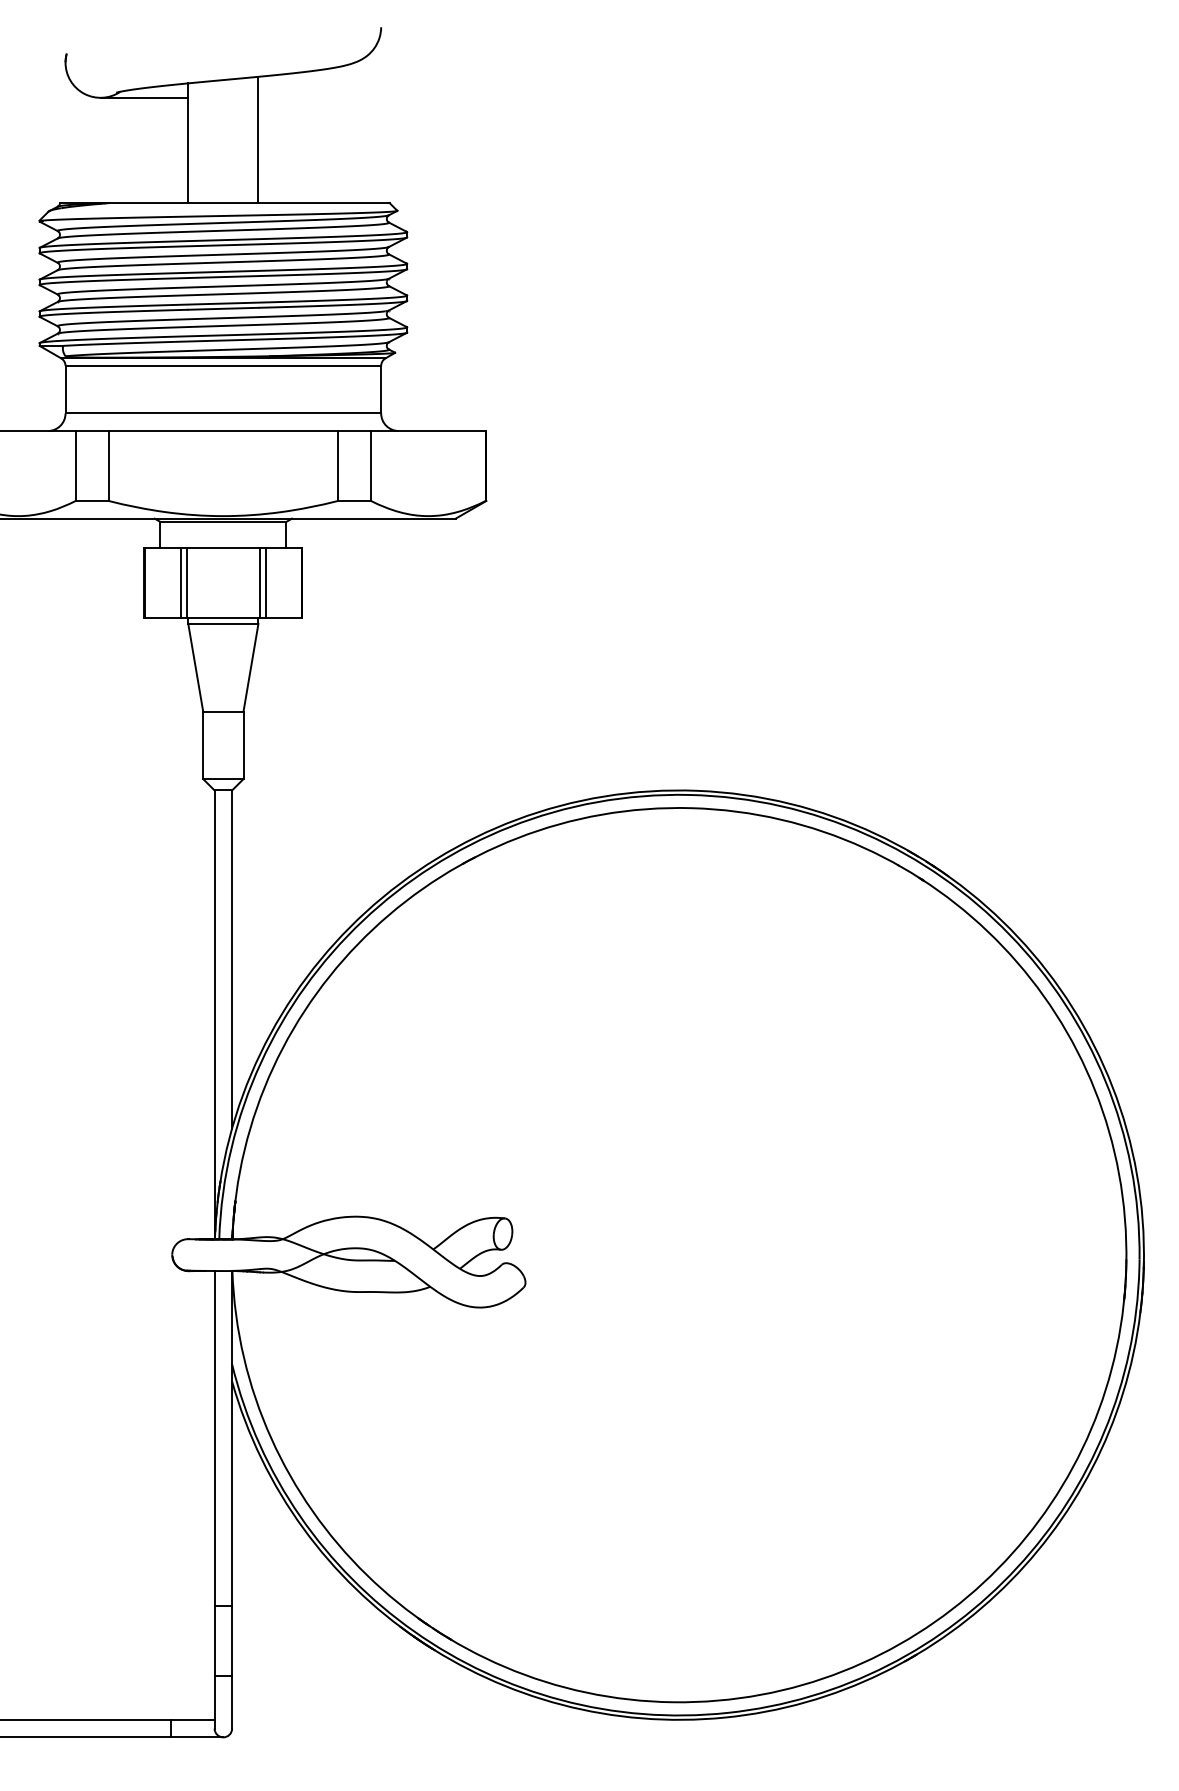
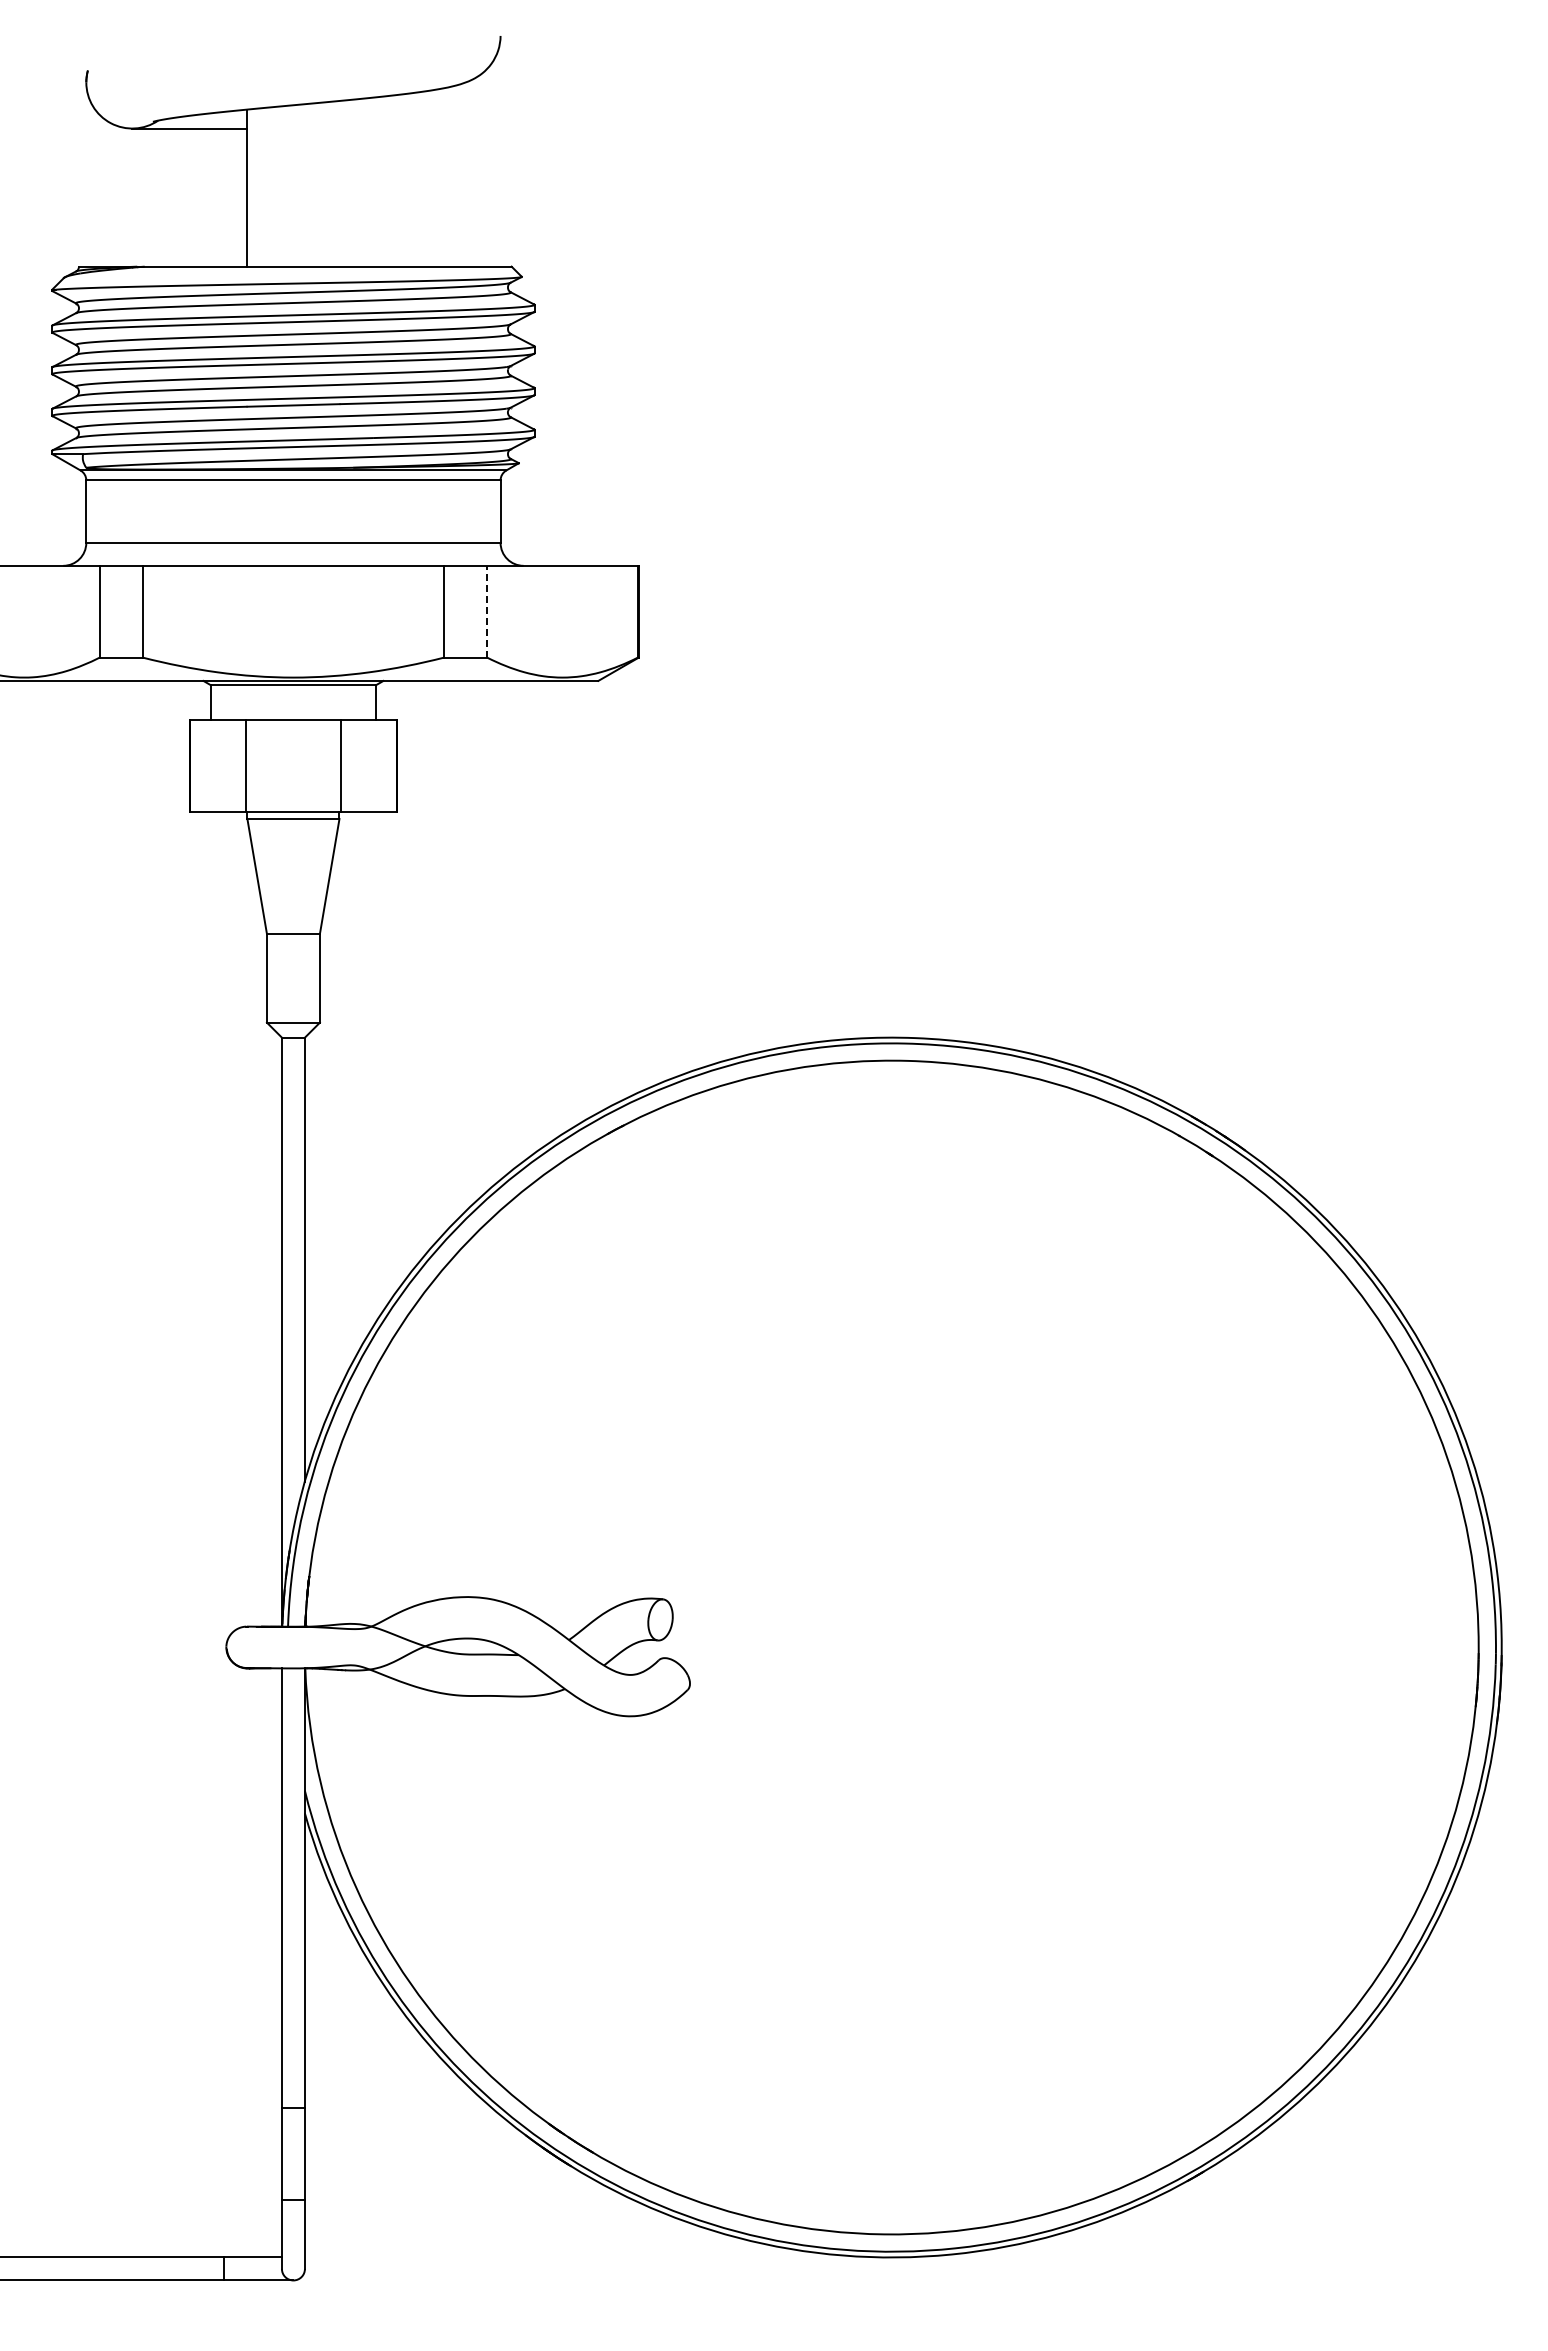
line: (258, 139) -> (339, 183), removed
line: (371, 465) -> (487, 611), solid -> dashed
line: (180, 583) -> (237, 765), removed
line: (266, 583) -> (349, 765), removed

